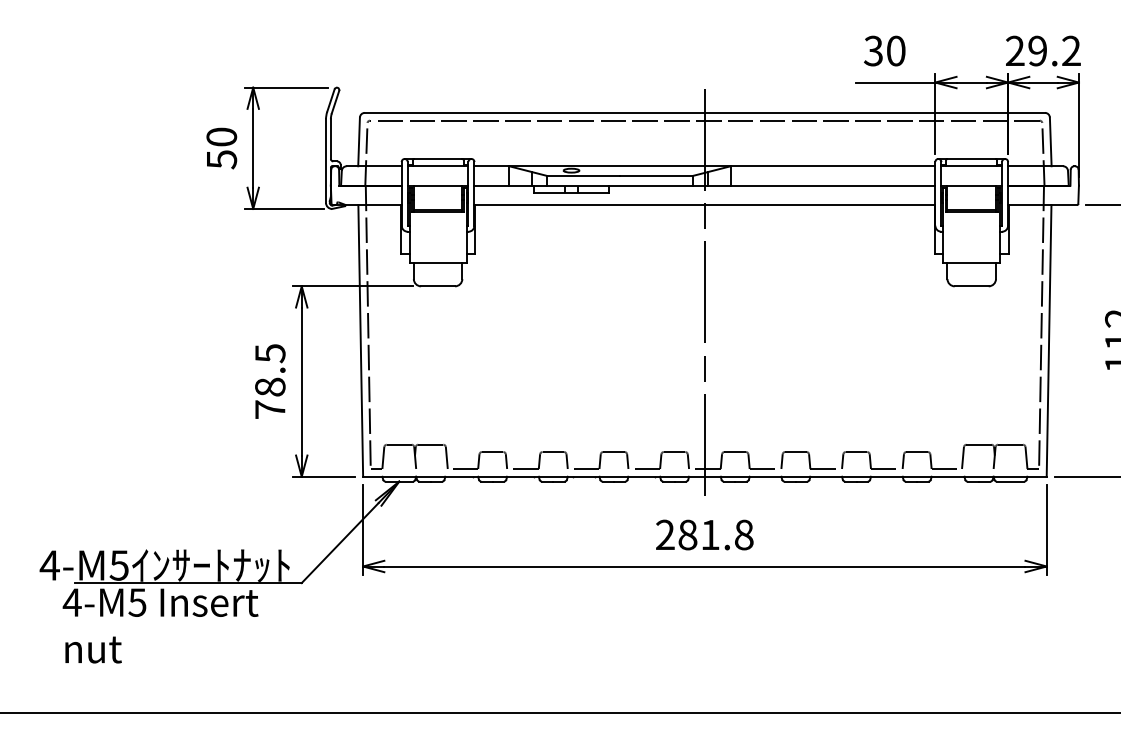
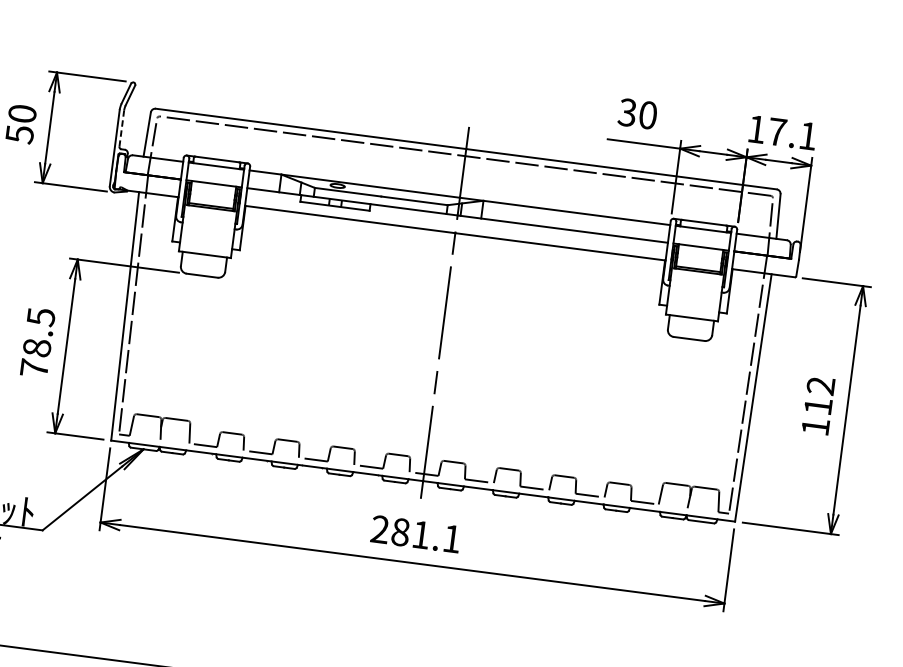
text: (1043, 50) -> (782, 132), 29.2 -> 17.1
line: (330, 139) -> (121, 128), solid -> dashed
text: (744, 534) -> (452, 538), 281.8 -> 281.1

